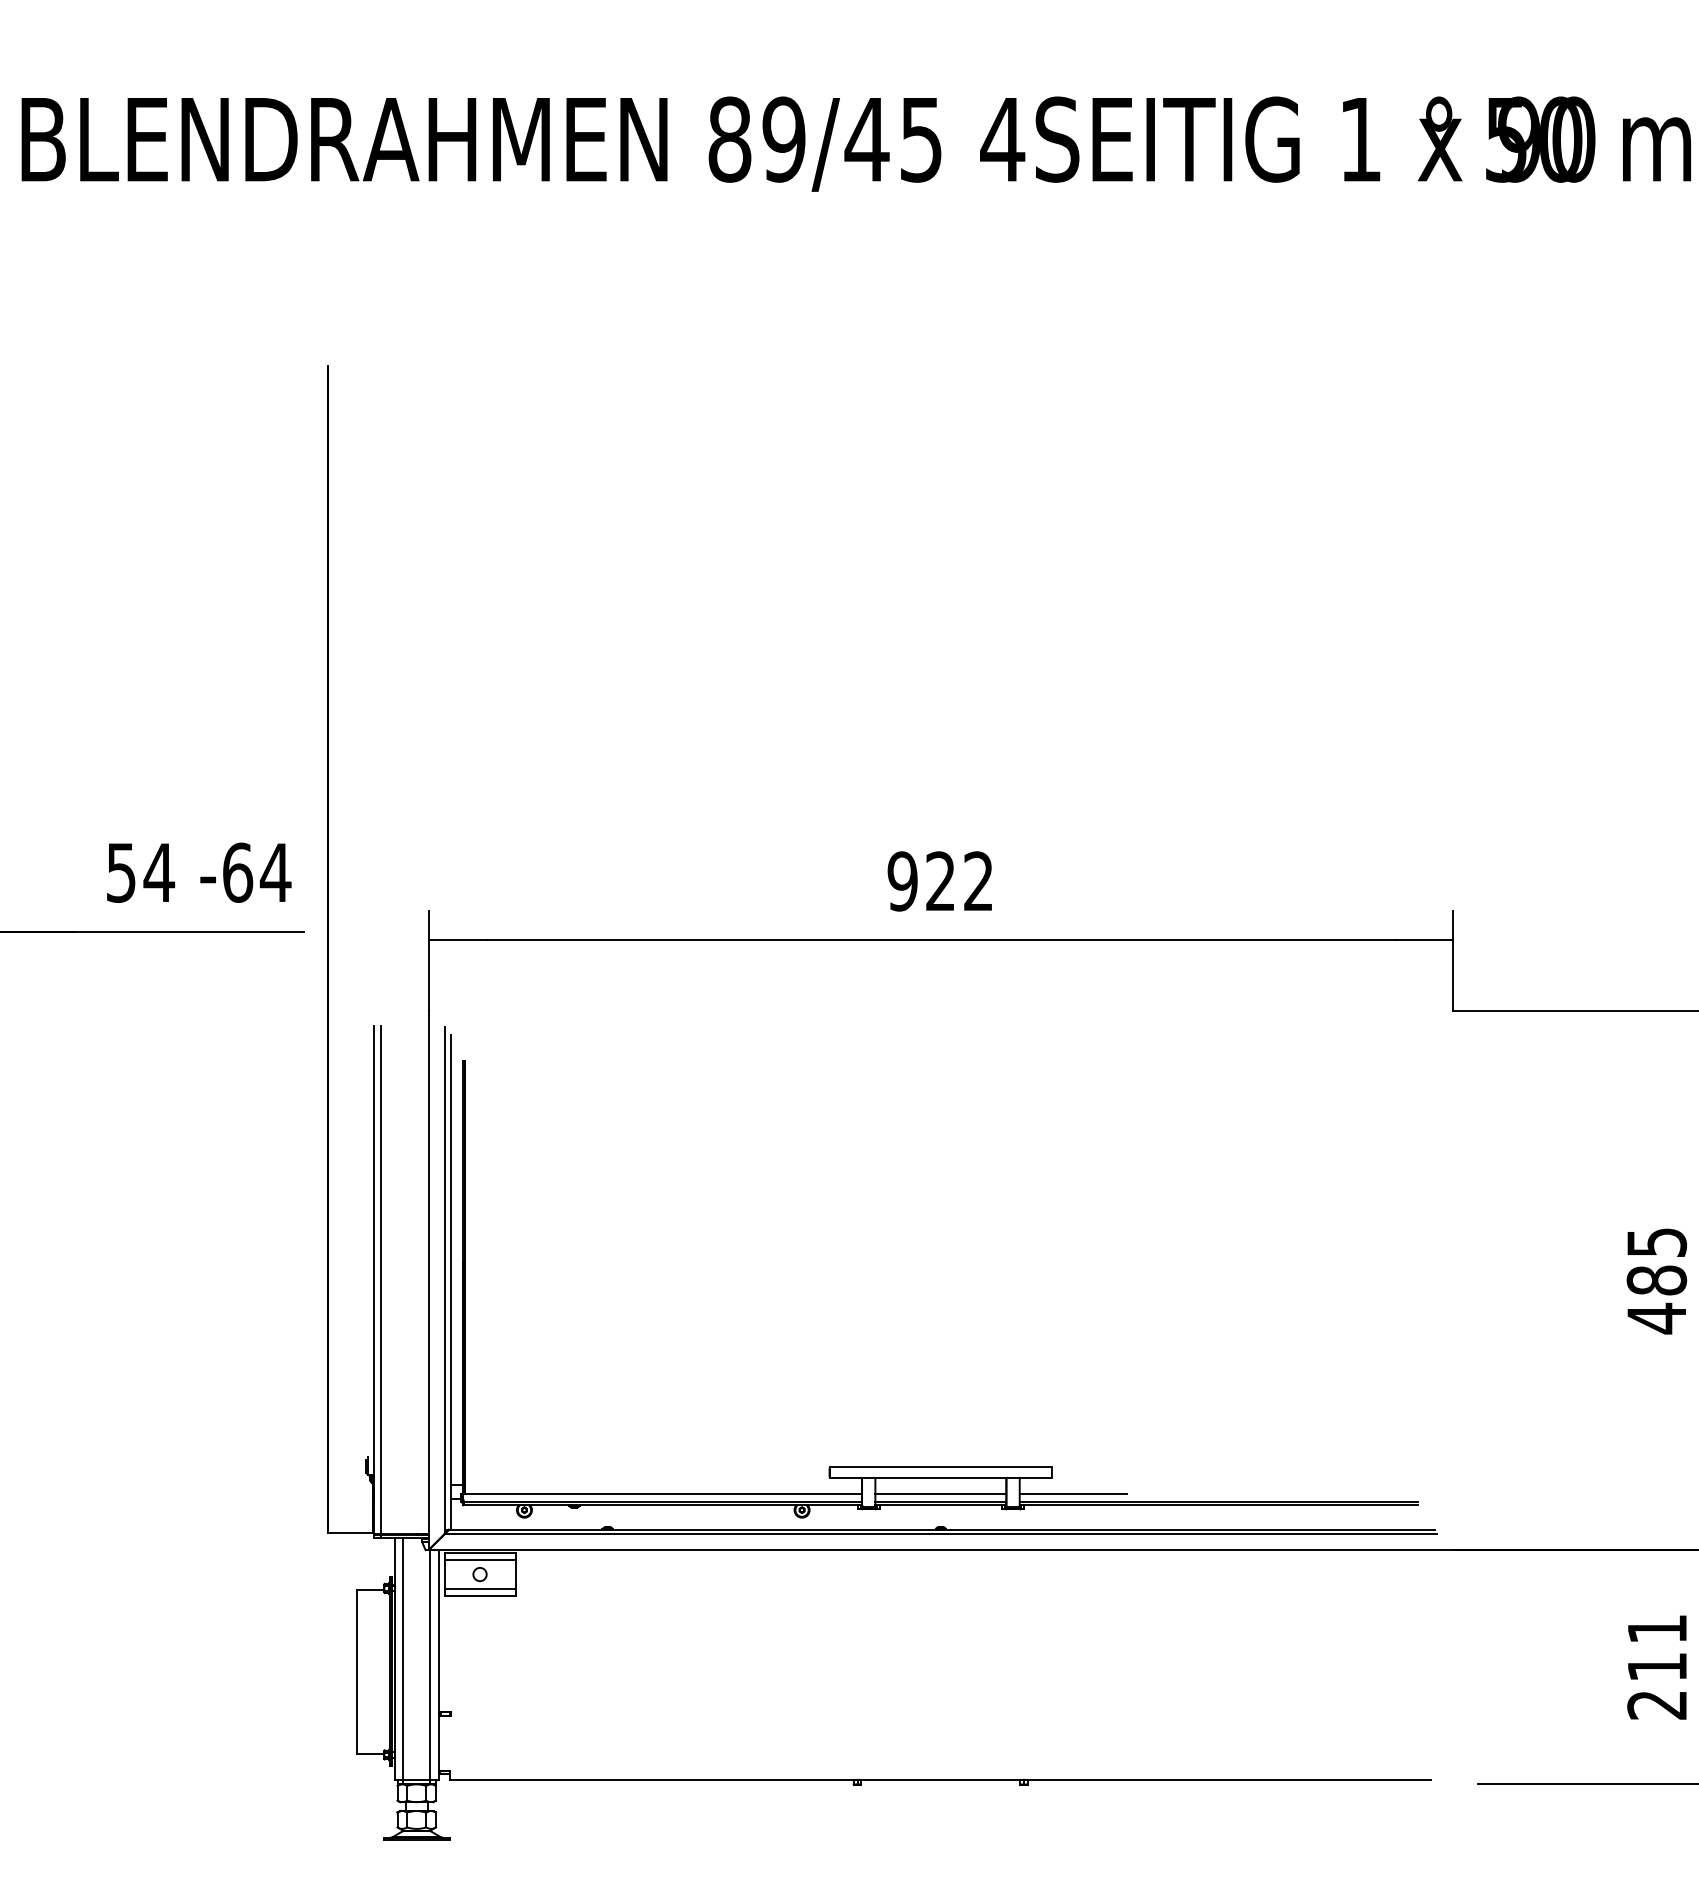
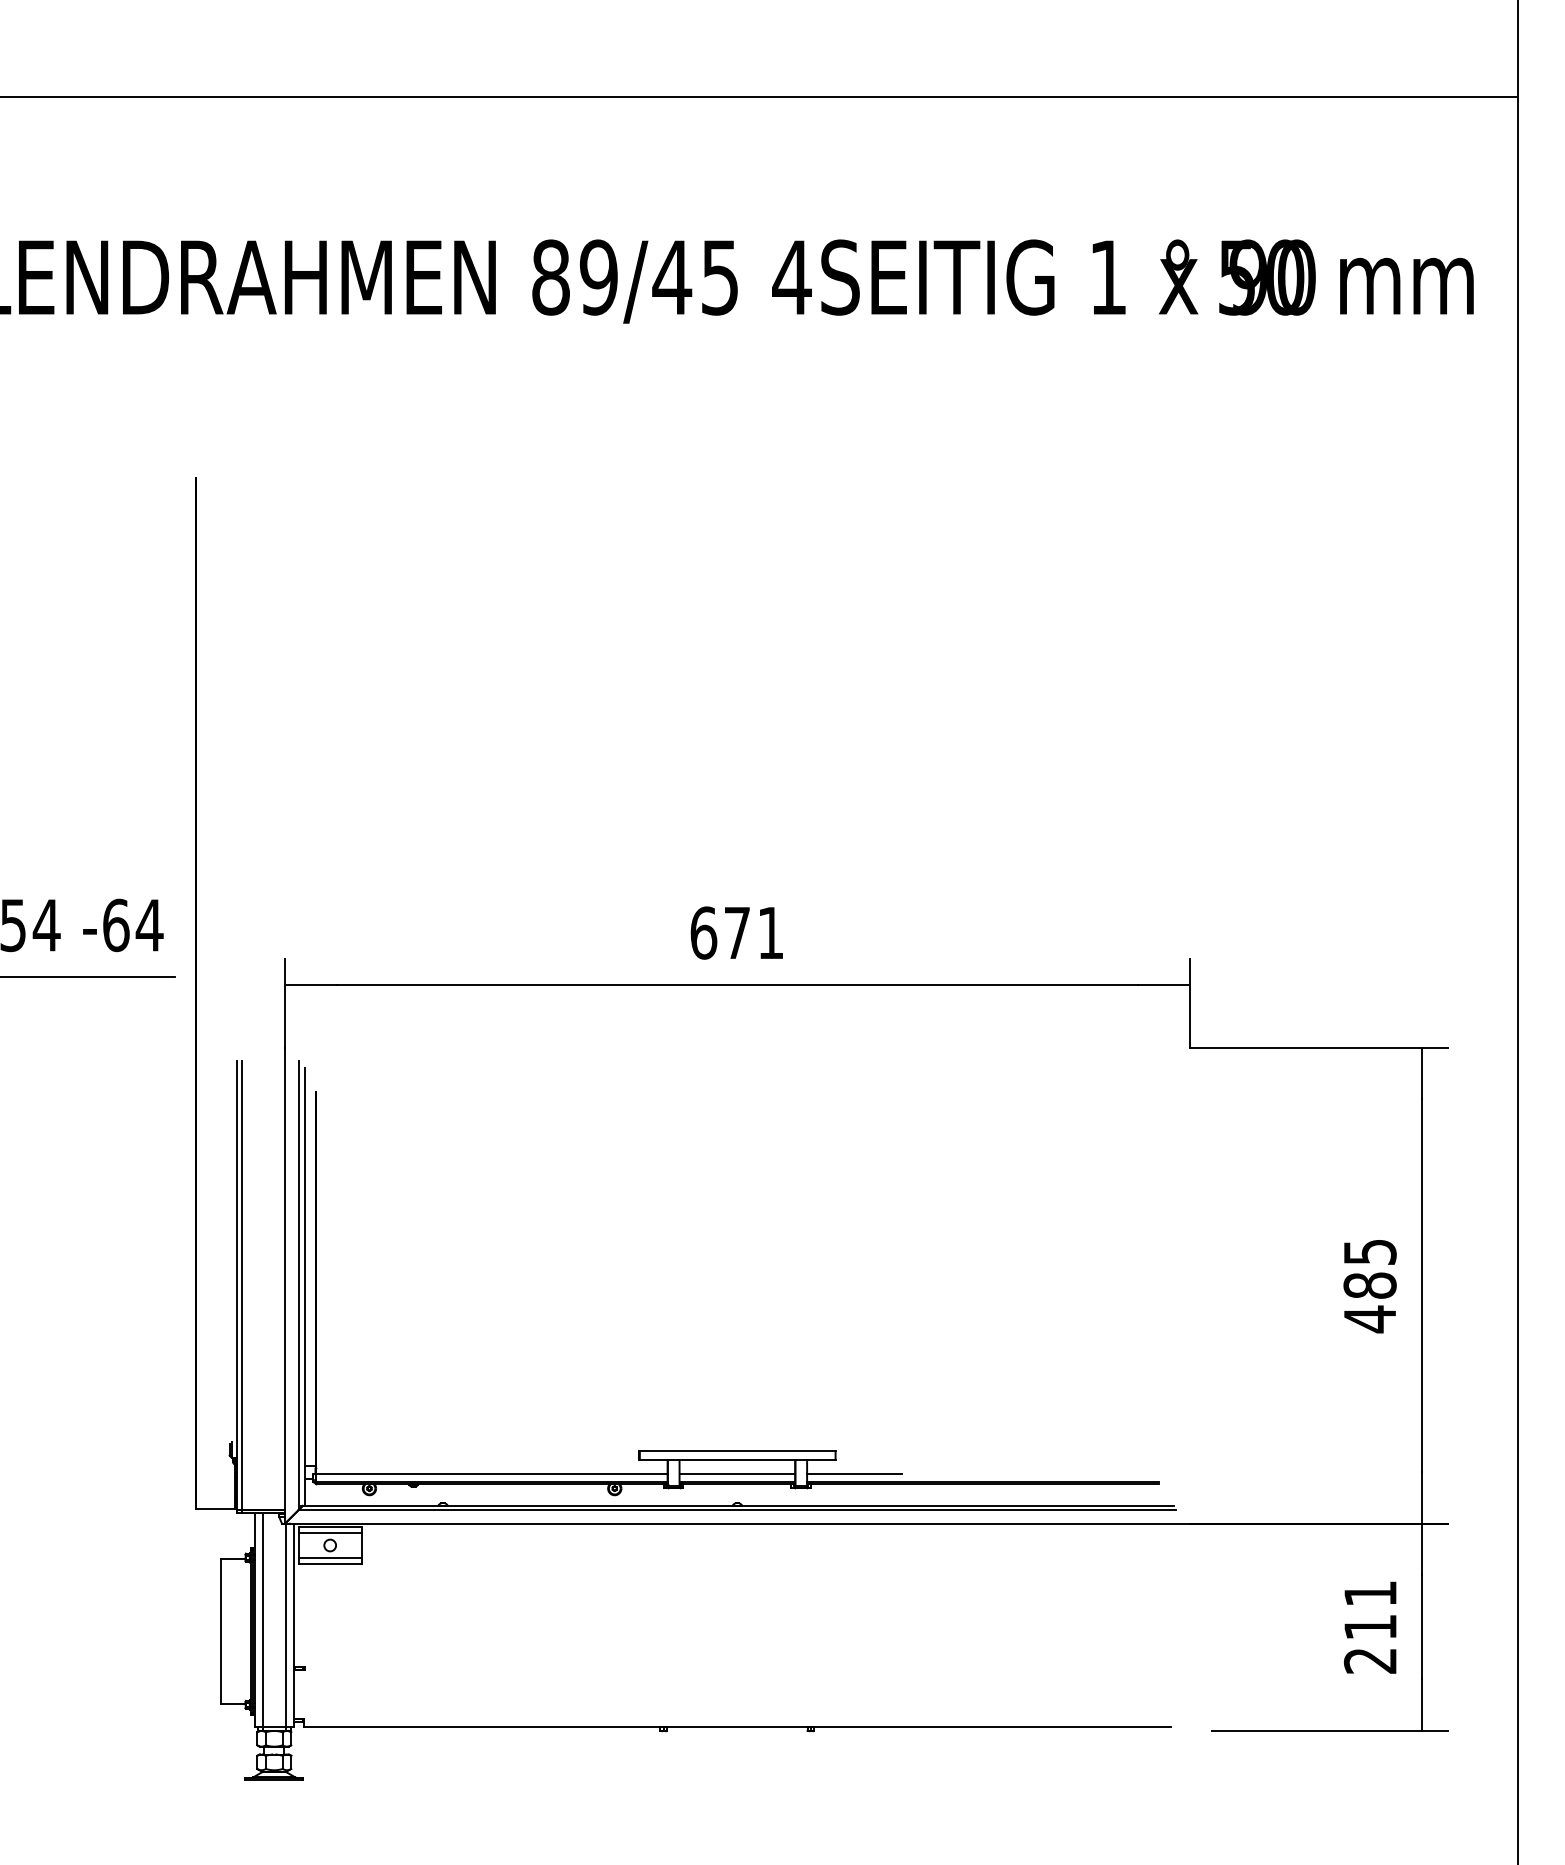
text: (939, 880) -> (736, 932), 922 -> 671

